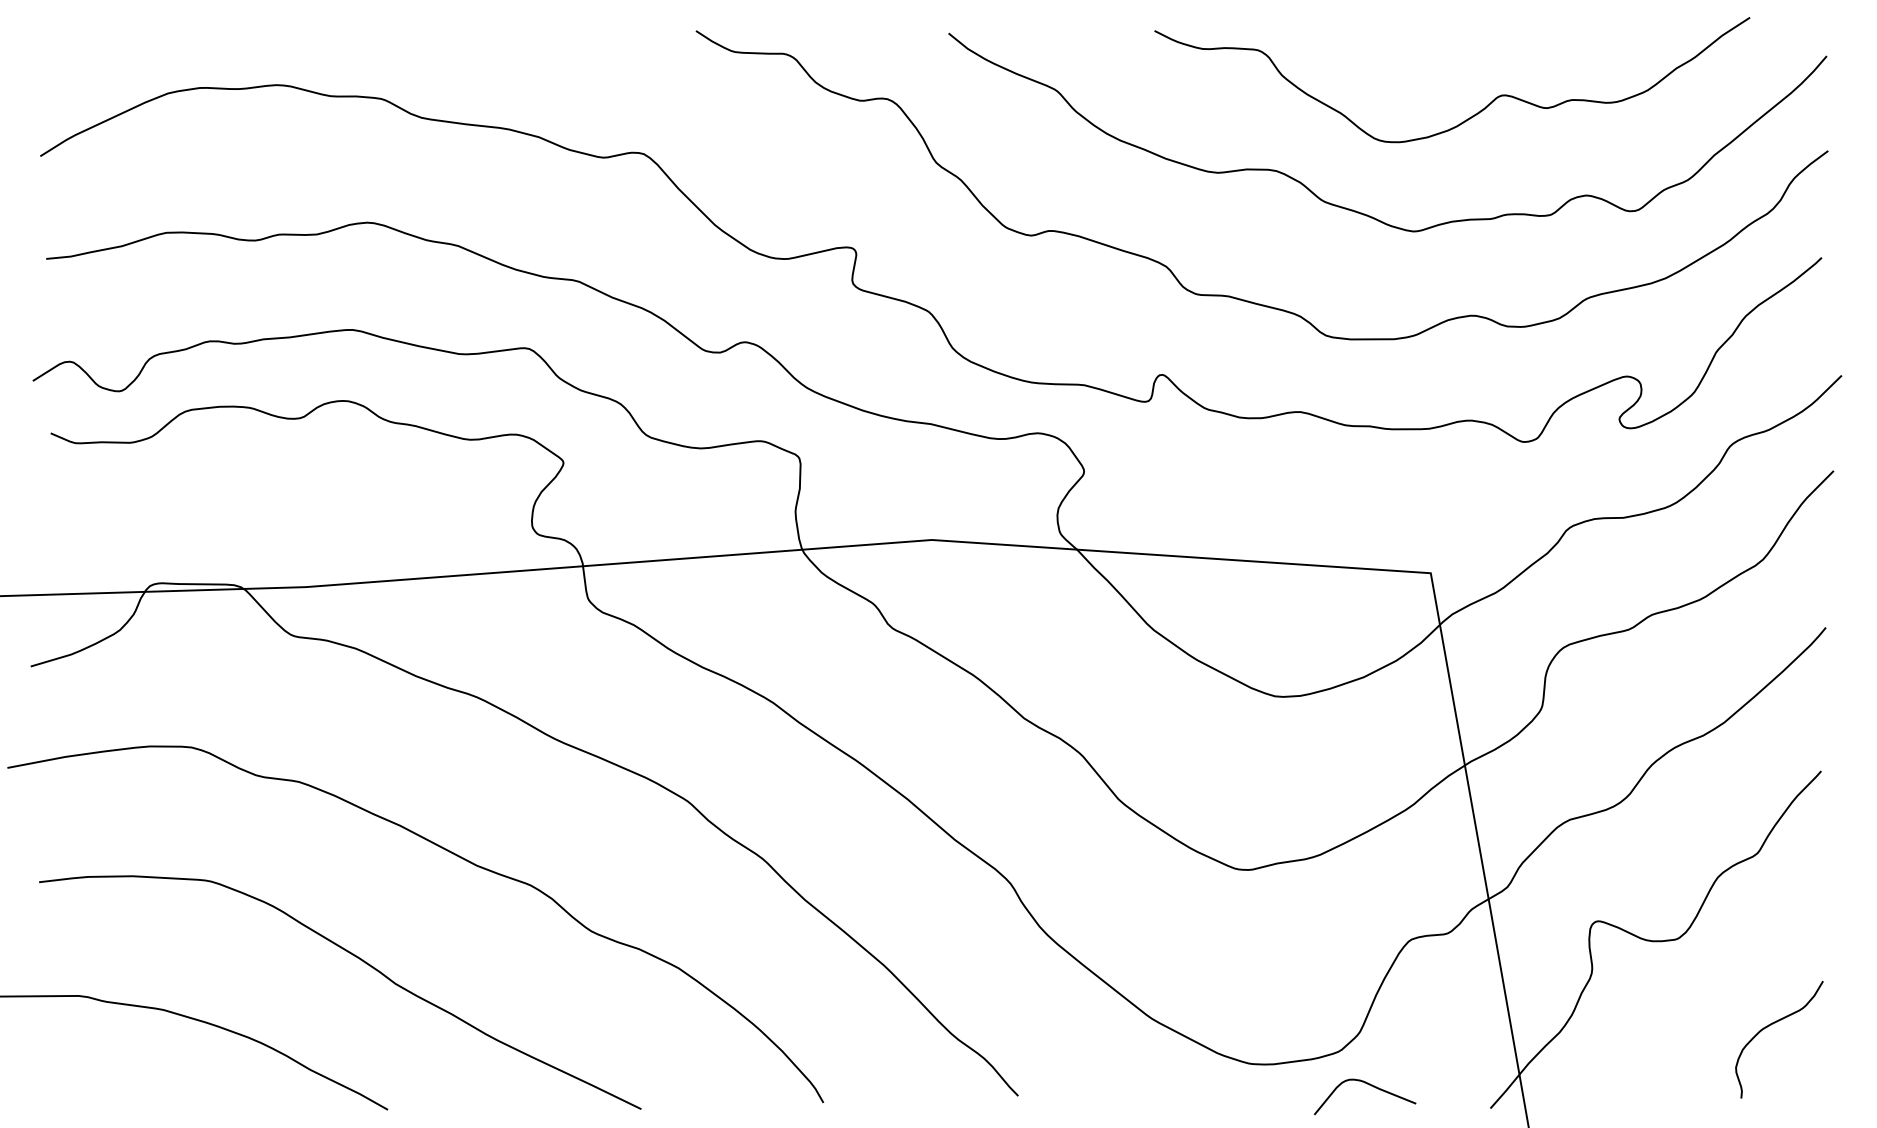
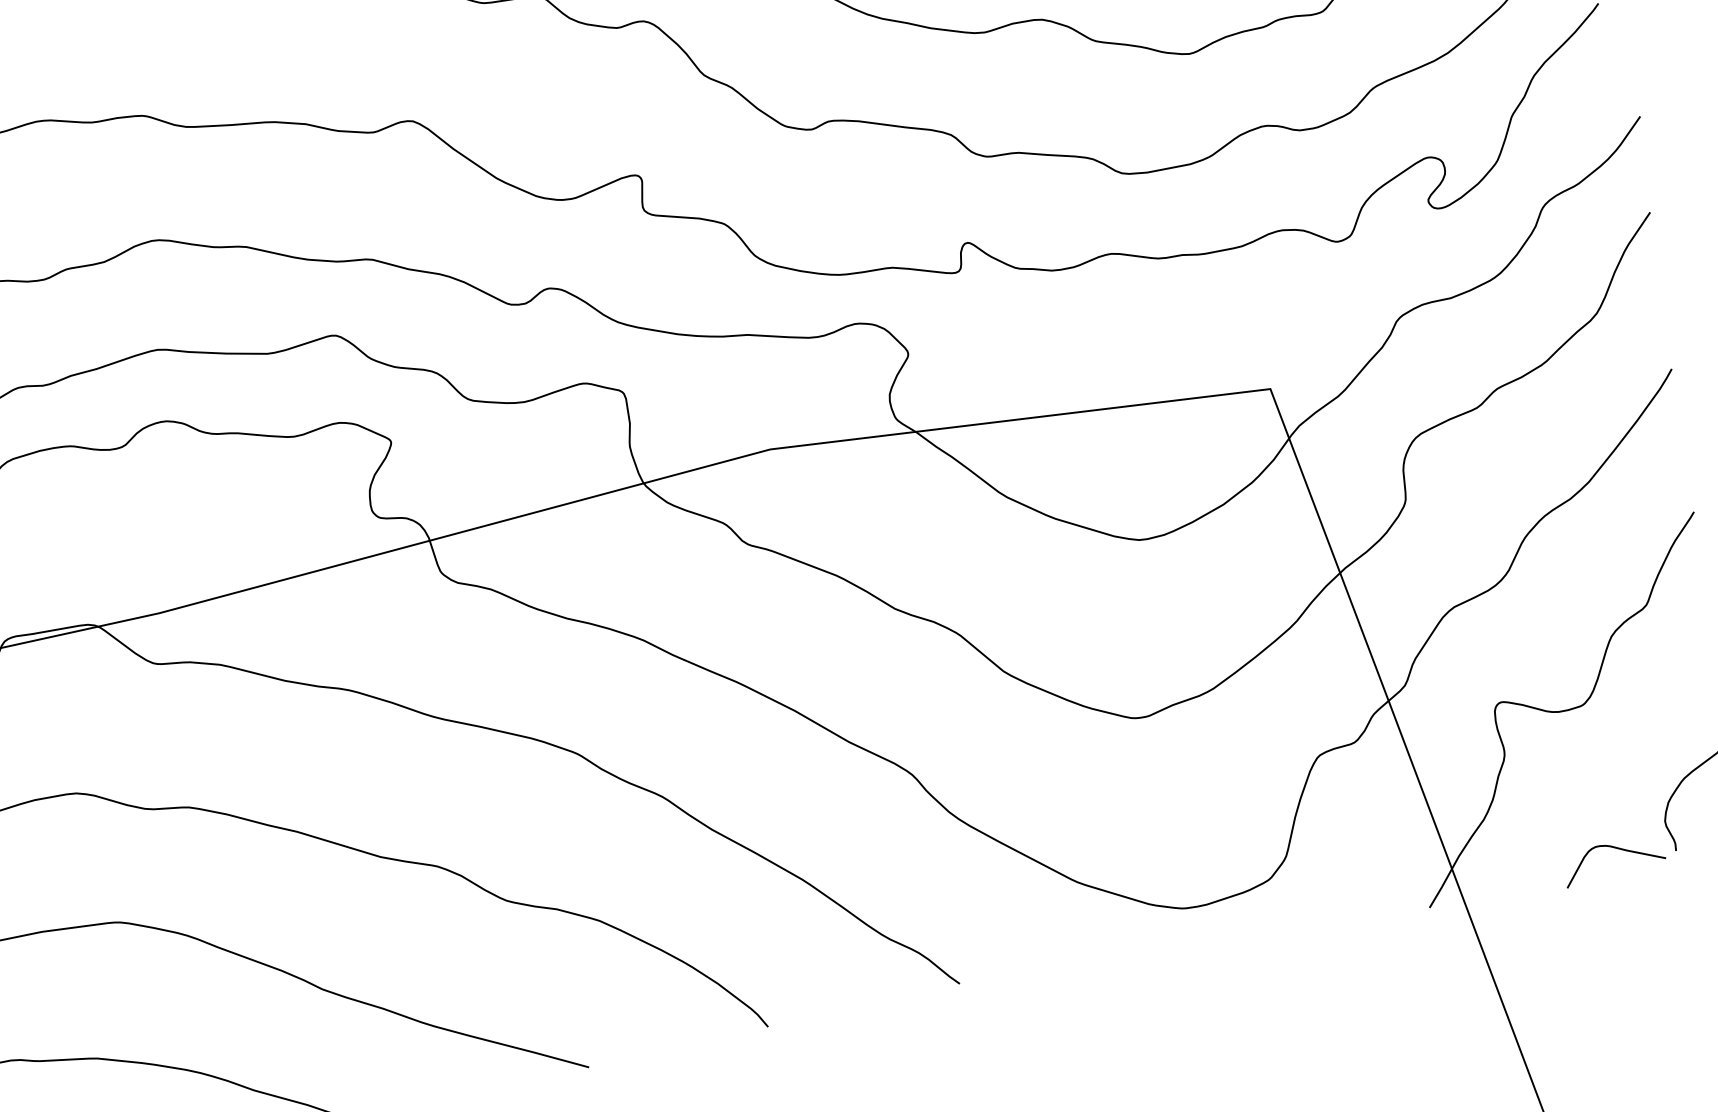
curve: (1371, 1086) -> (1618, 849), moved

